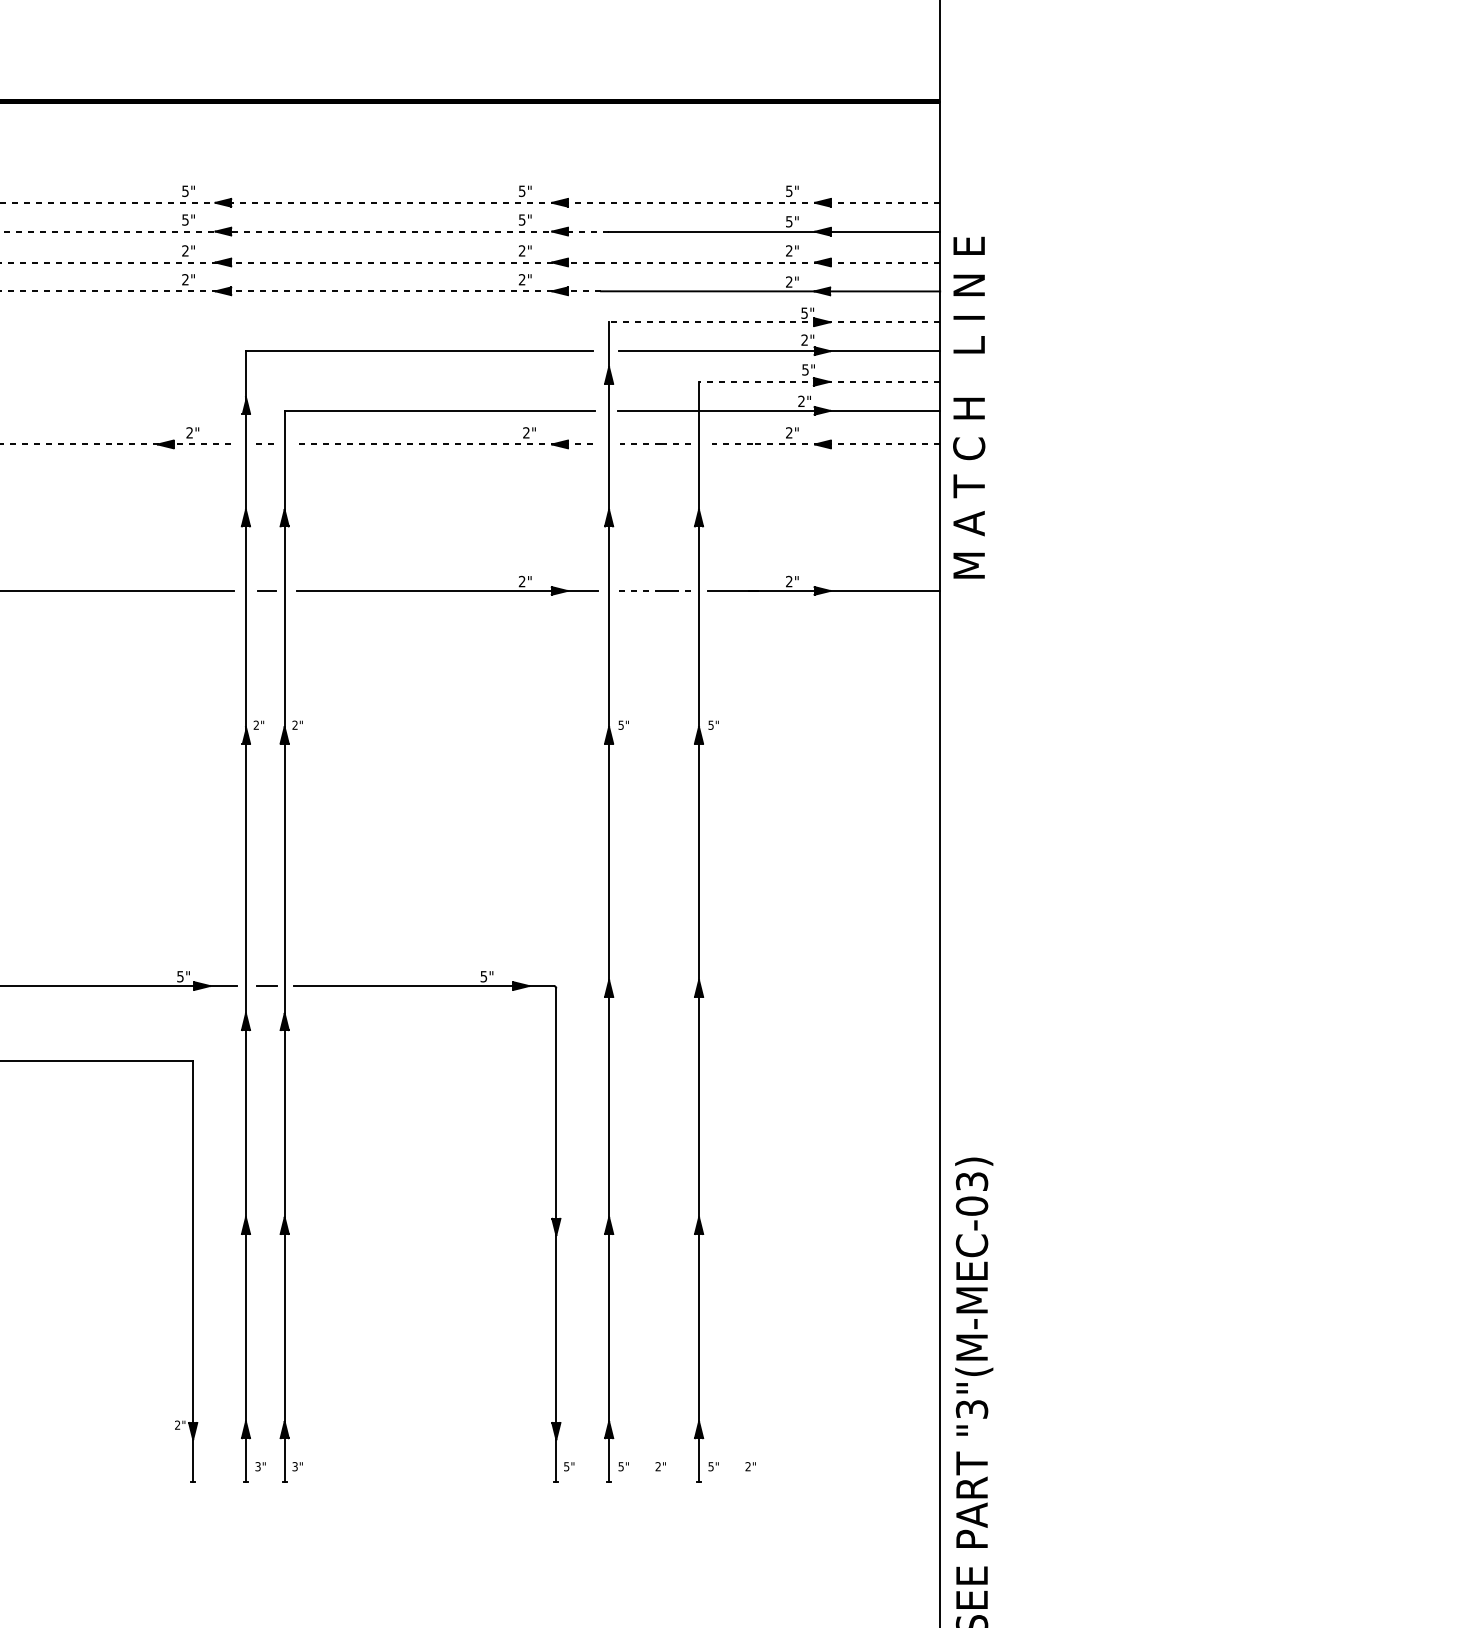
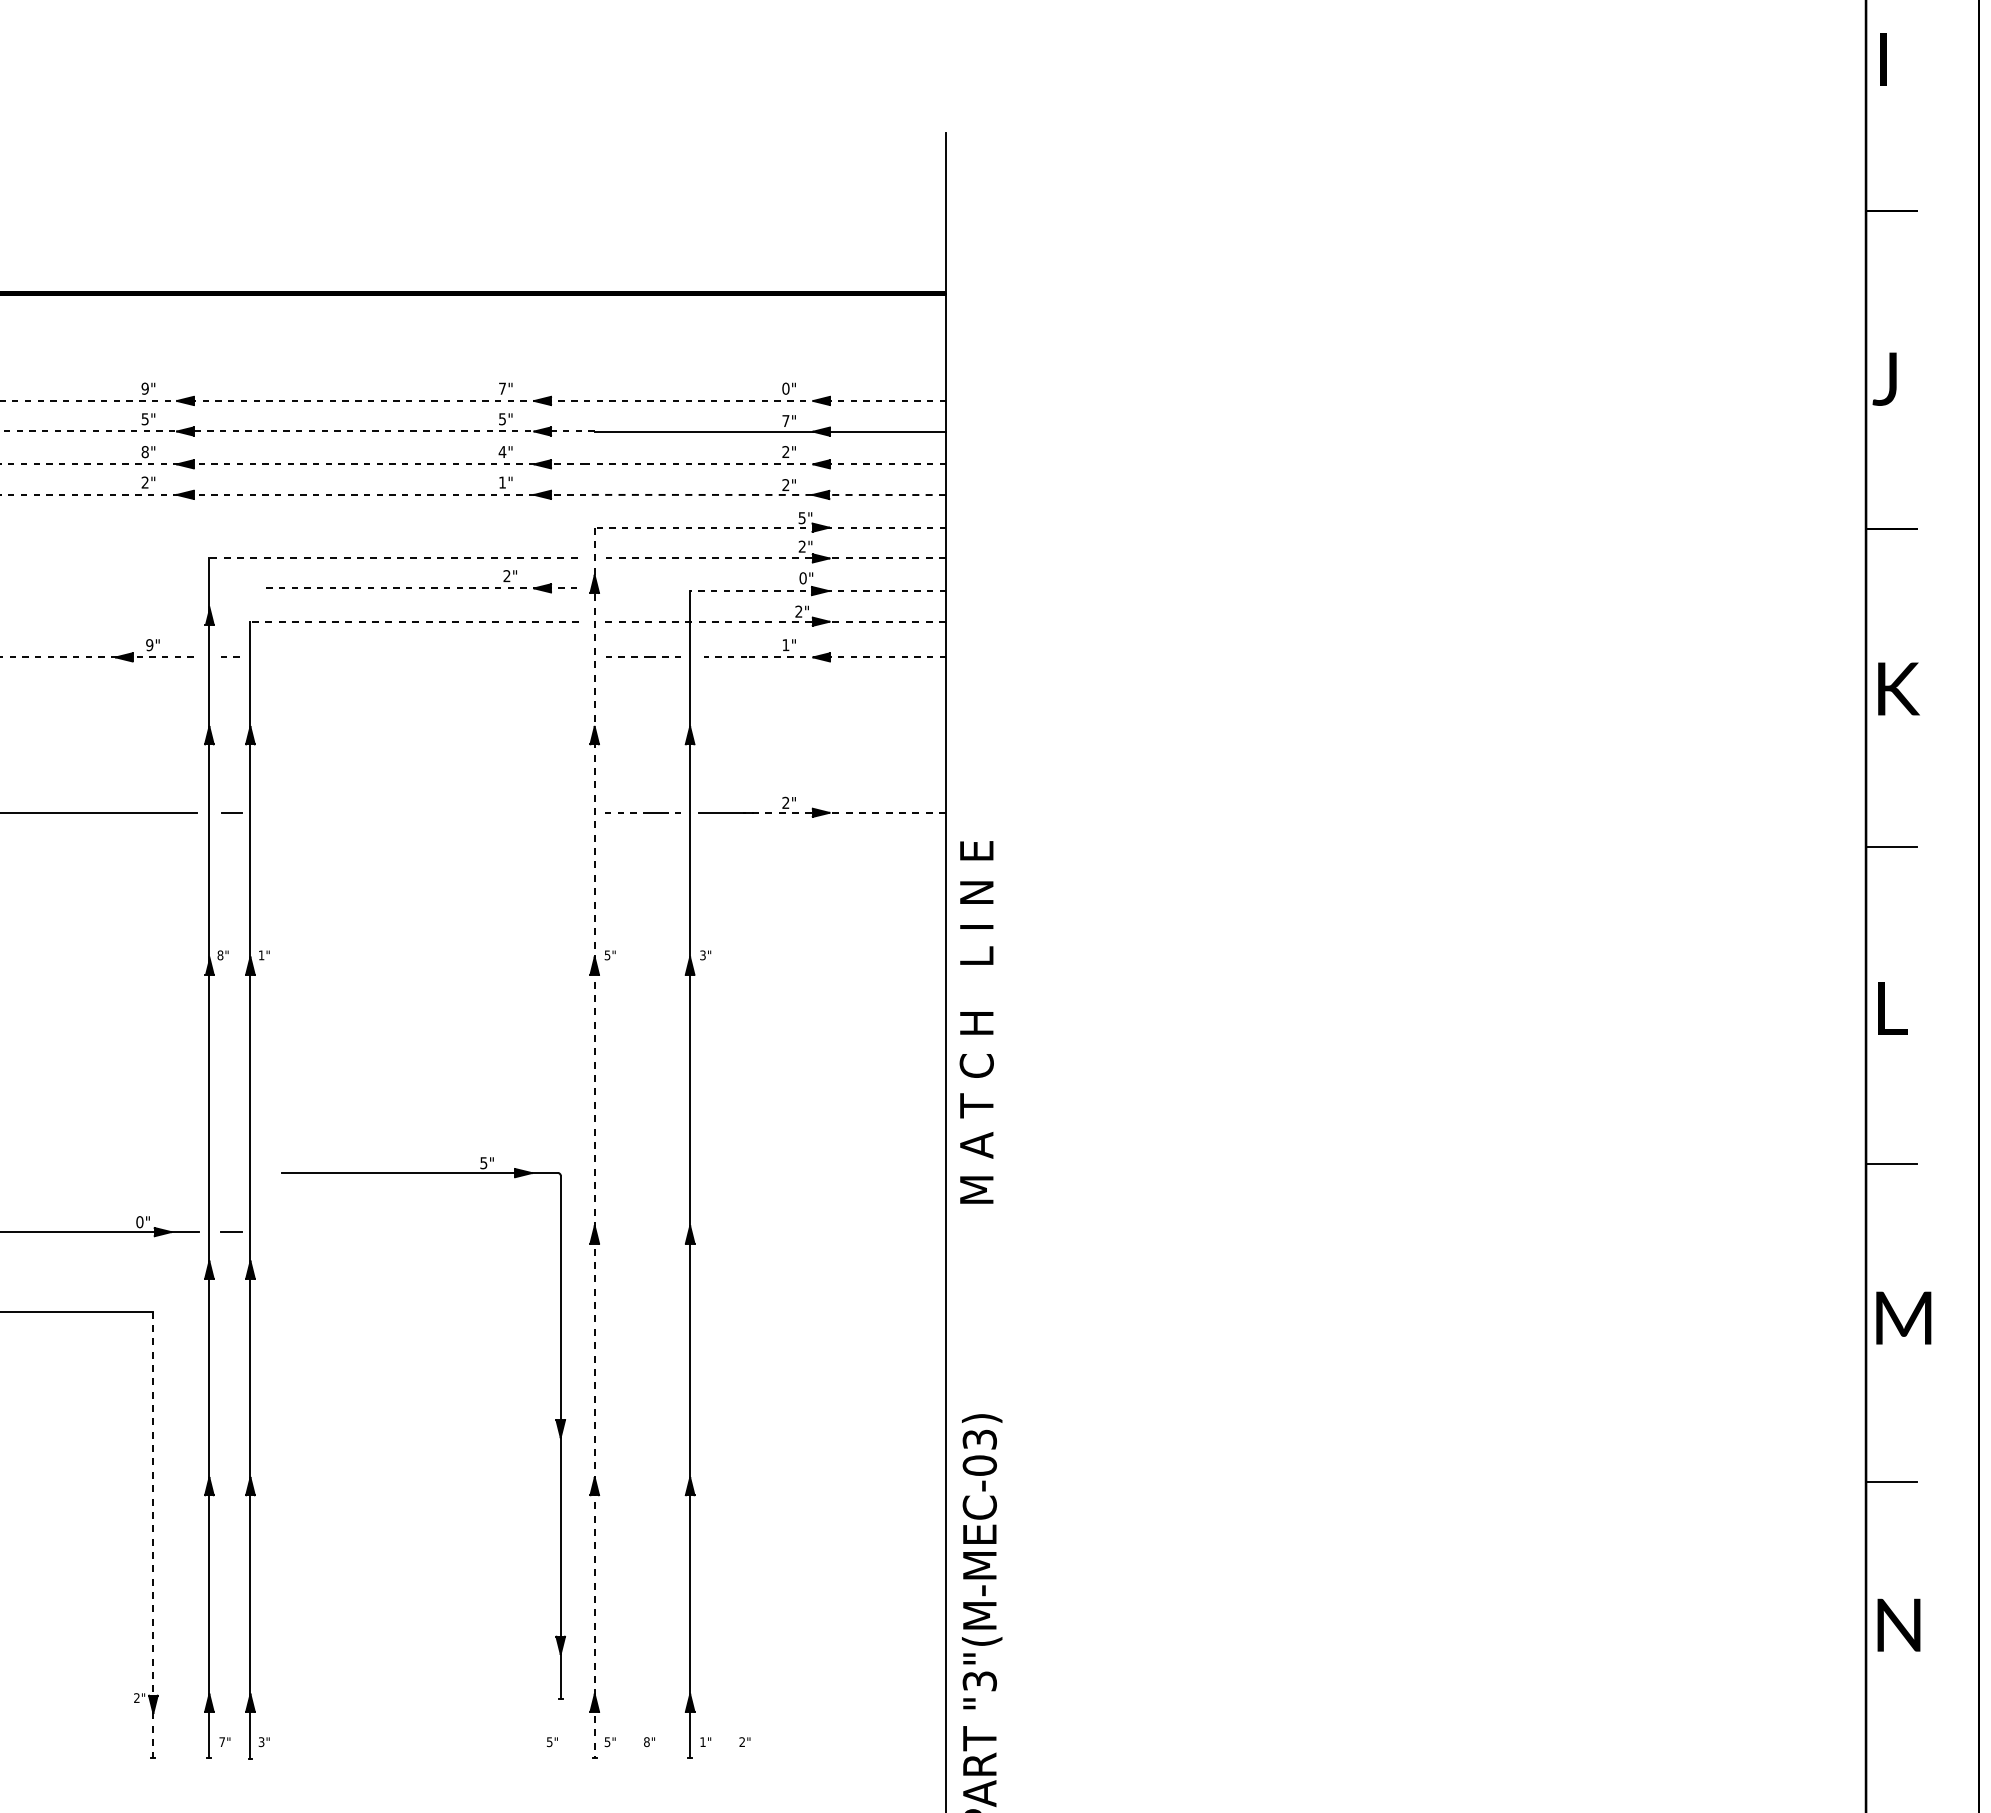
text: (184, 191) -> (144, 388), 5" -> 9"
text: (522, 191) -> (502, 388), 5" -> 7"
text: (788, 191) -> (785, 388), 5" -> 0"
text: (788, 222) -> (785, 421), 5" -> 7"
text: (522, 250) -> (502, 451), 2" -> 4"
text: (184, 251) -> (144, 452), 2" -> 8"
text: (522, 279) -> (502, 482), 2" -> 1"
line: (770, 290) -> (766, 494), solid -> dashed
line: (419, 351) -> (393, 558), solid -> dashed
line: (779, 351) -> (775, 558), solid -> dashed
text: (804, 370) -> (802, 578), 5" -> 0"
text: (968, 407) -> (976, 1022), moved
line: (439, 410) -> (414, 621), solid -> dashed
line: (779, 410) -> (775, 621), solid -> dashed
text: (788, 432) -> (785, 644), 2" -> 1"
text: (189, 433) -> (149, 645), 2" -> 9"
part: (445, 437) -> (421, 581), moved
part: (446, 584) -> (422, 806), removed
line: (844, 590) -> (844, 812), solid -> dashed
text: (295, 724) -> (261, 954), 2" -> 1"
text: (710, 724) -> (702, 954), 5" -> 3"
text: (256, 725) -> (220, 955), 2" -> 8"
line: (608, 902) -> (594, 1143), solid -> dashed
text: (180, 977) -> (139, 1222), 5" -> 0"
part: (551, 1220) -> (555, 1421), moved
line: (193, 1271) -> (153, 1535), solid -> dashed
text: (258, 1467) -> (222, 1742), 3" -> 7"
text: (657, 1467) -> (646, 1742), 2" -> 8"
text: (710, 1467) -> (702, 1742), 5" -> 1"

